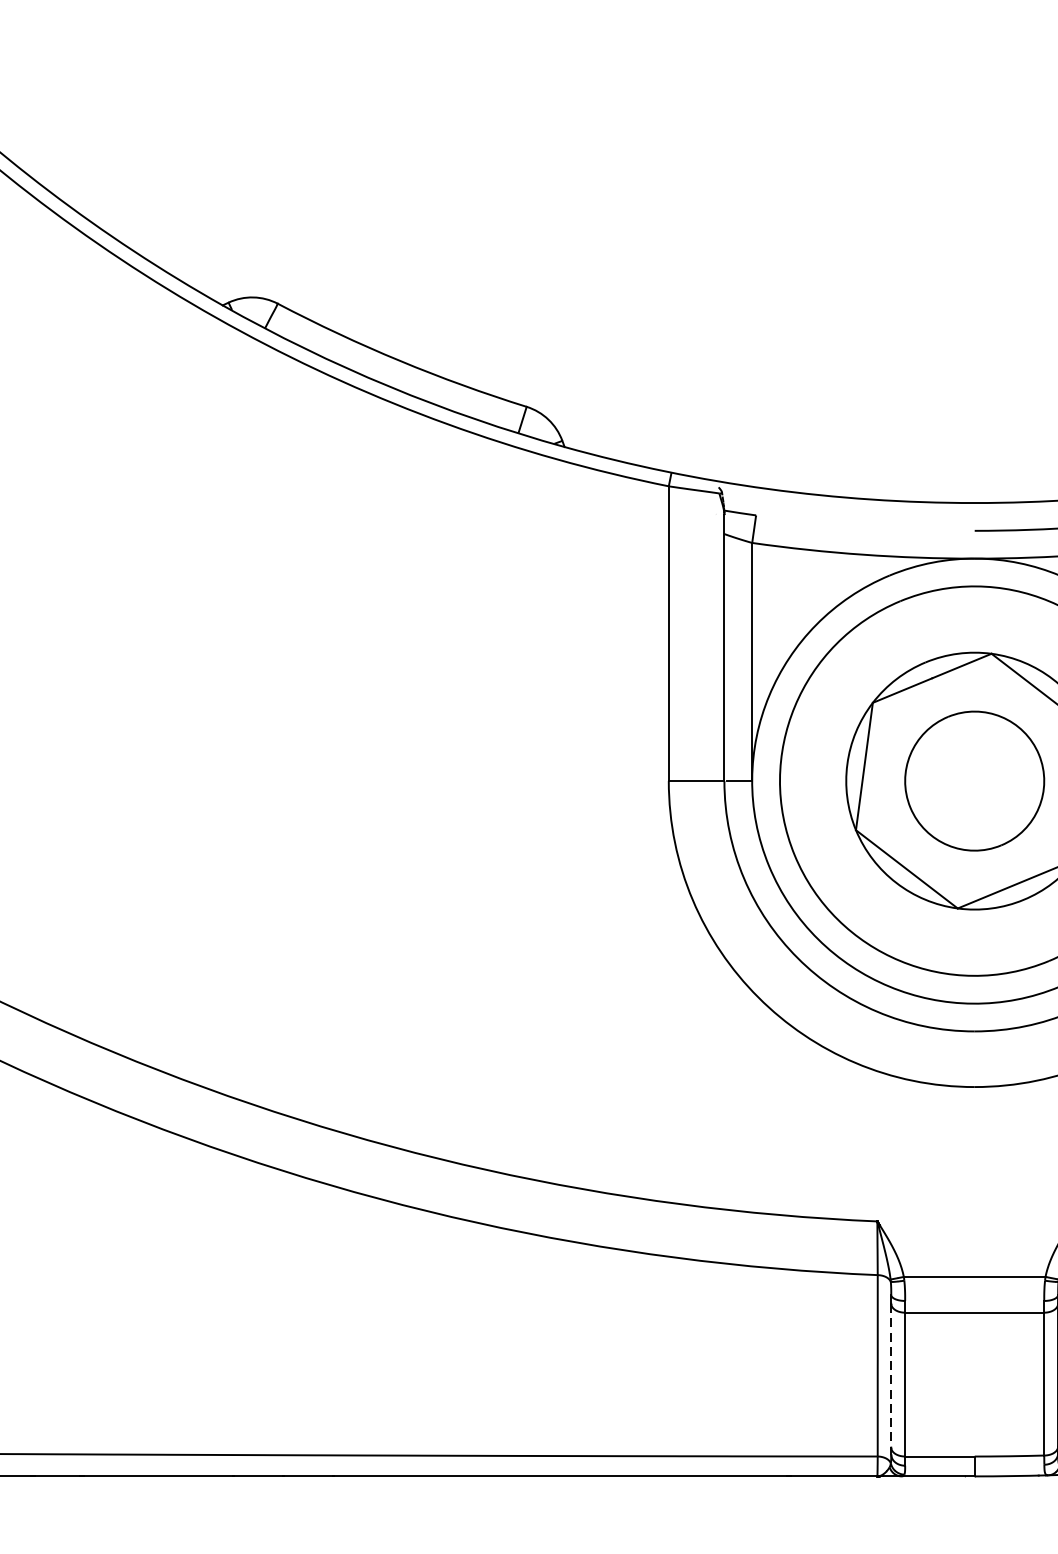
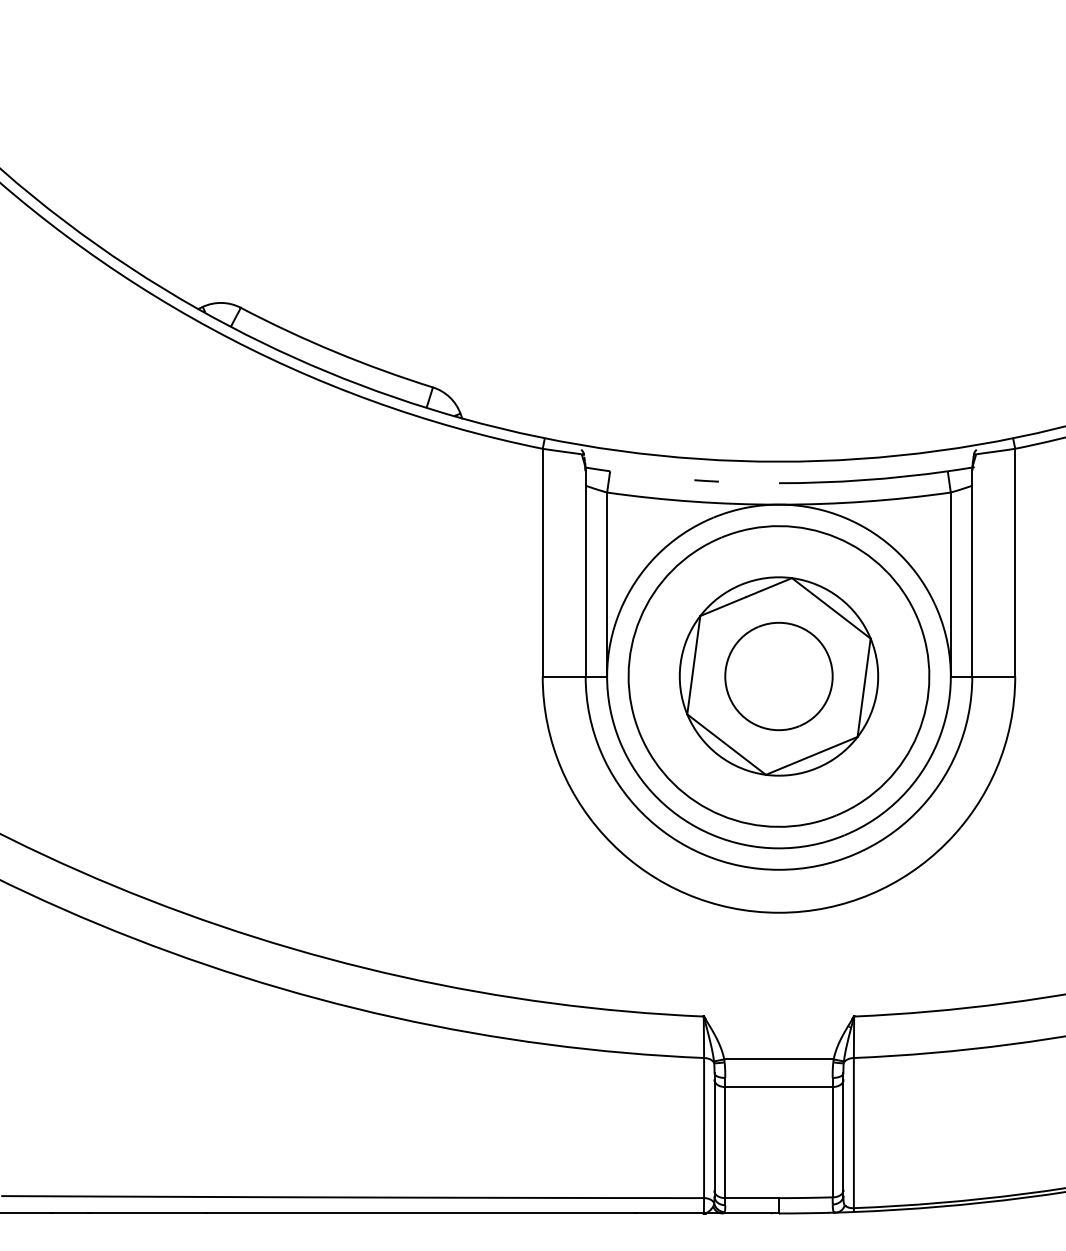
line: (880, 527) -> (706, 480), added
line: (891, 1375) -> (714, 1135), dashed -> solid

